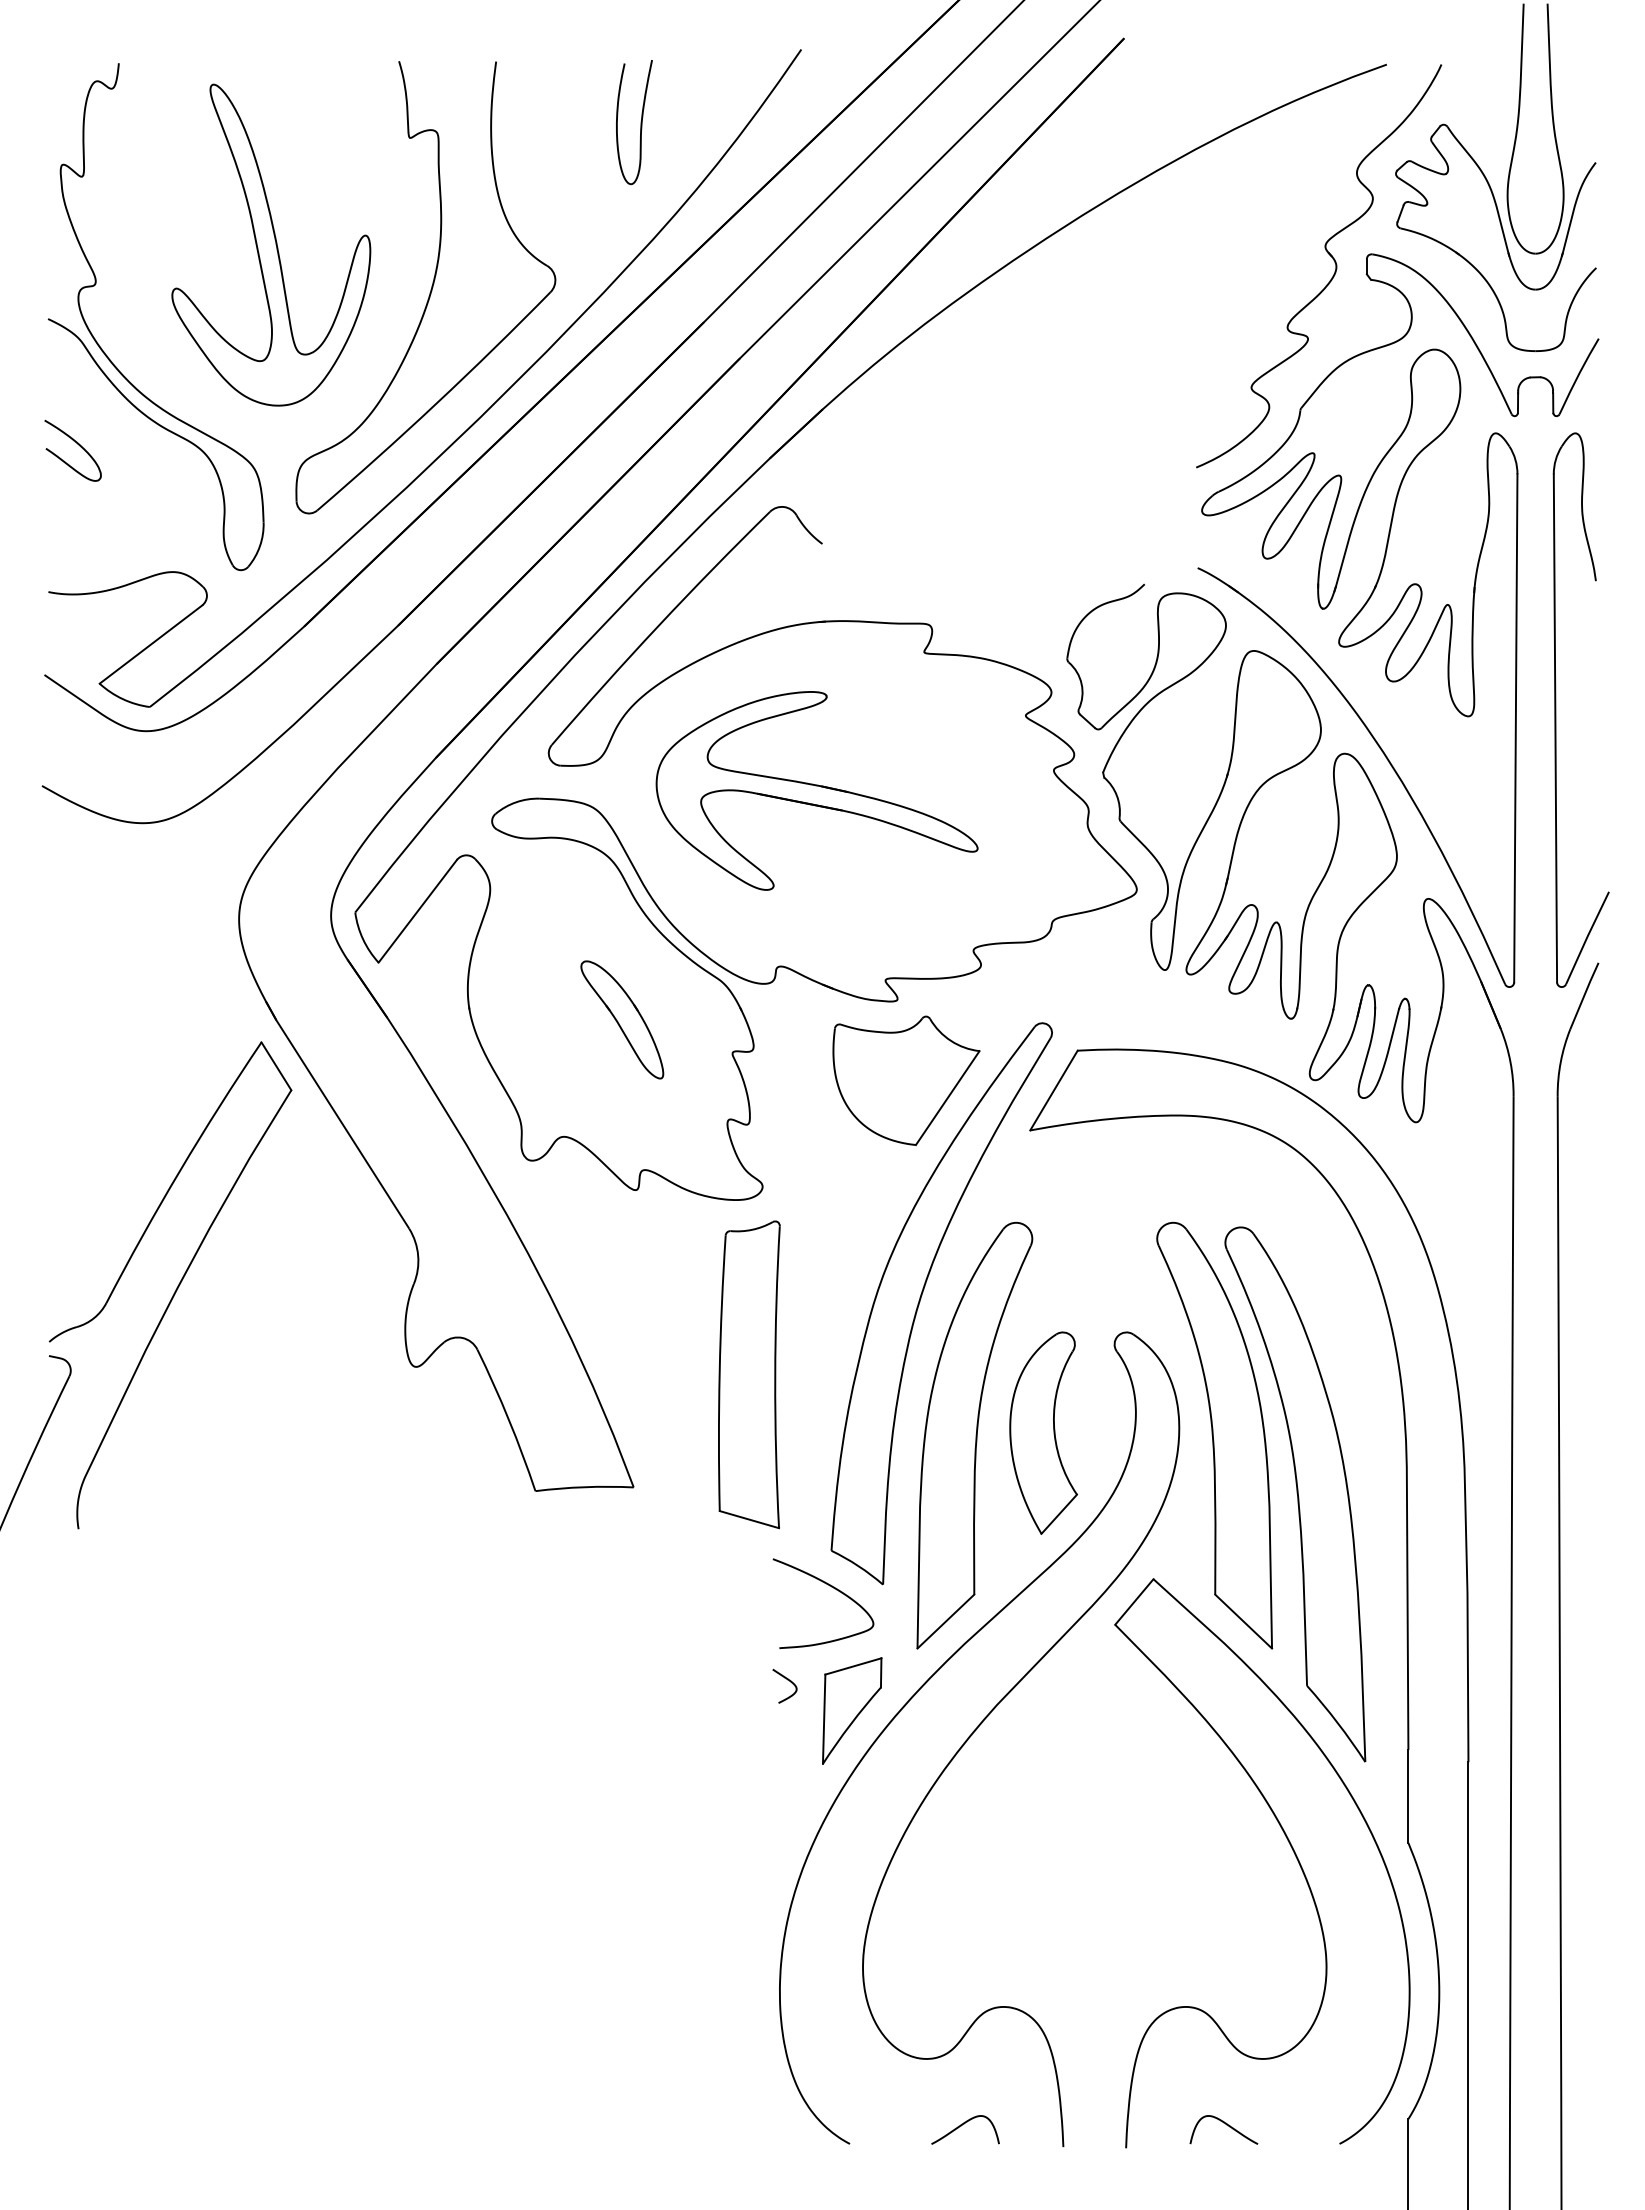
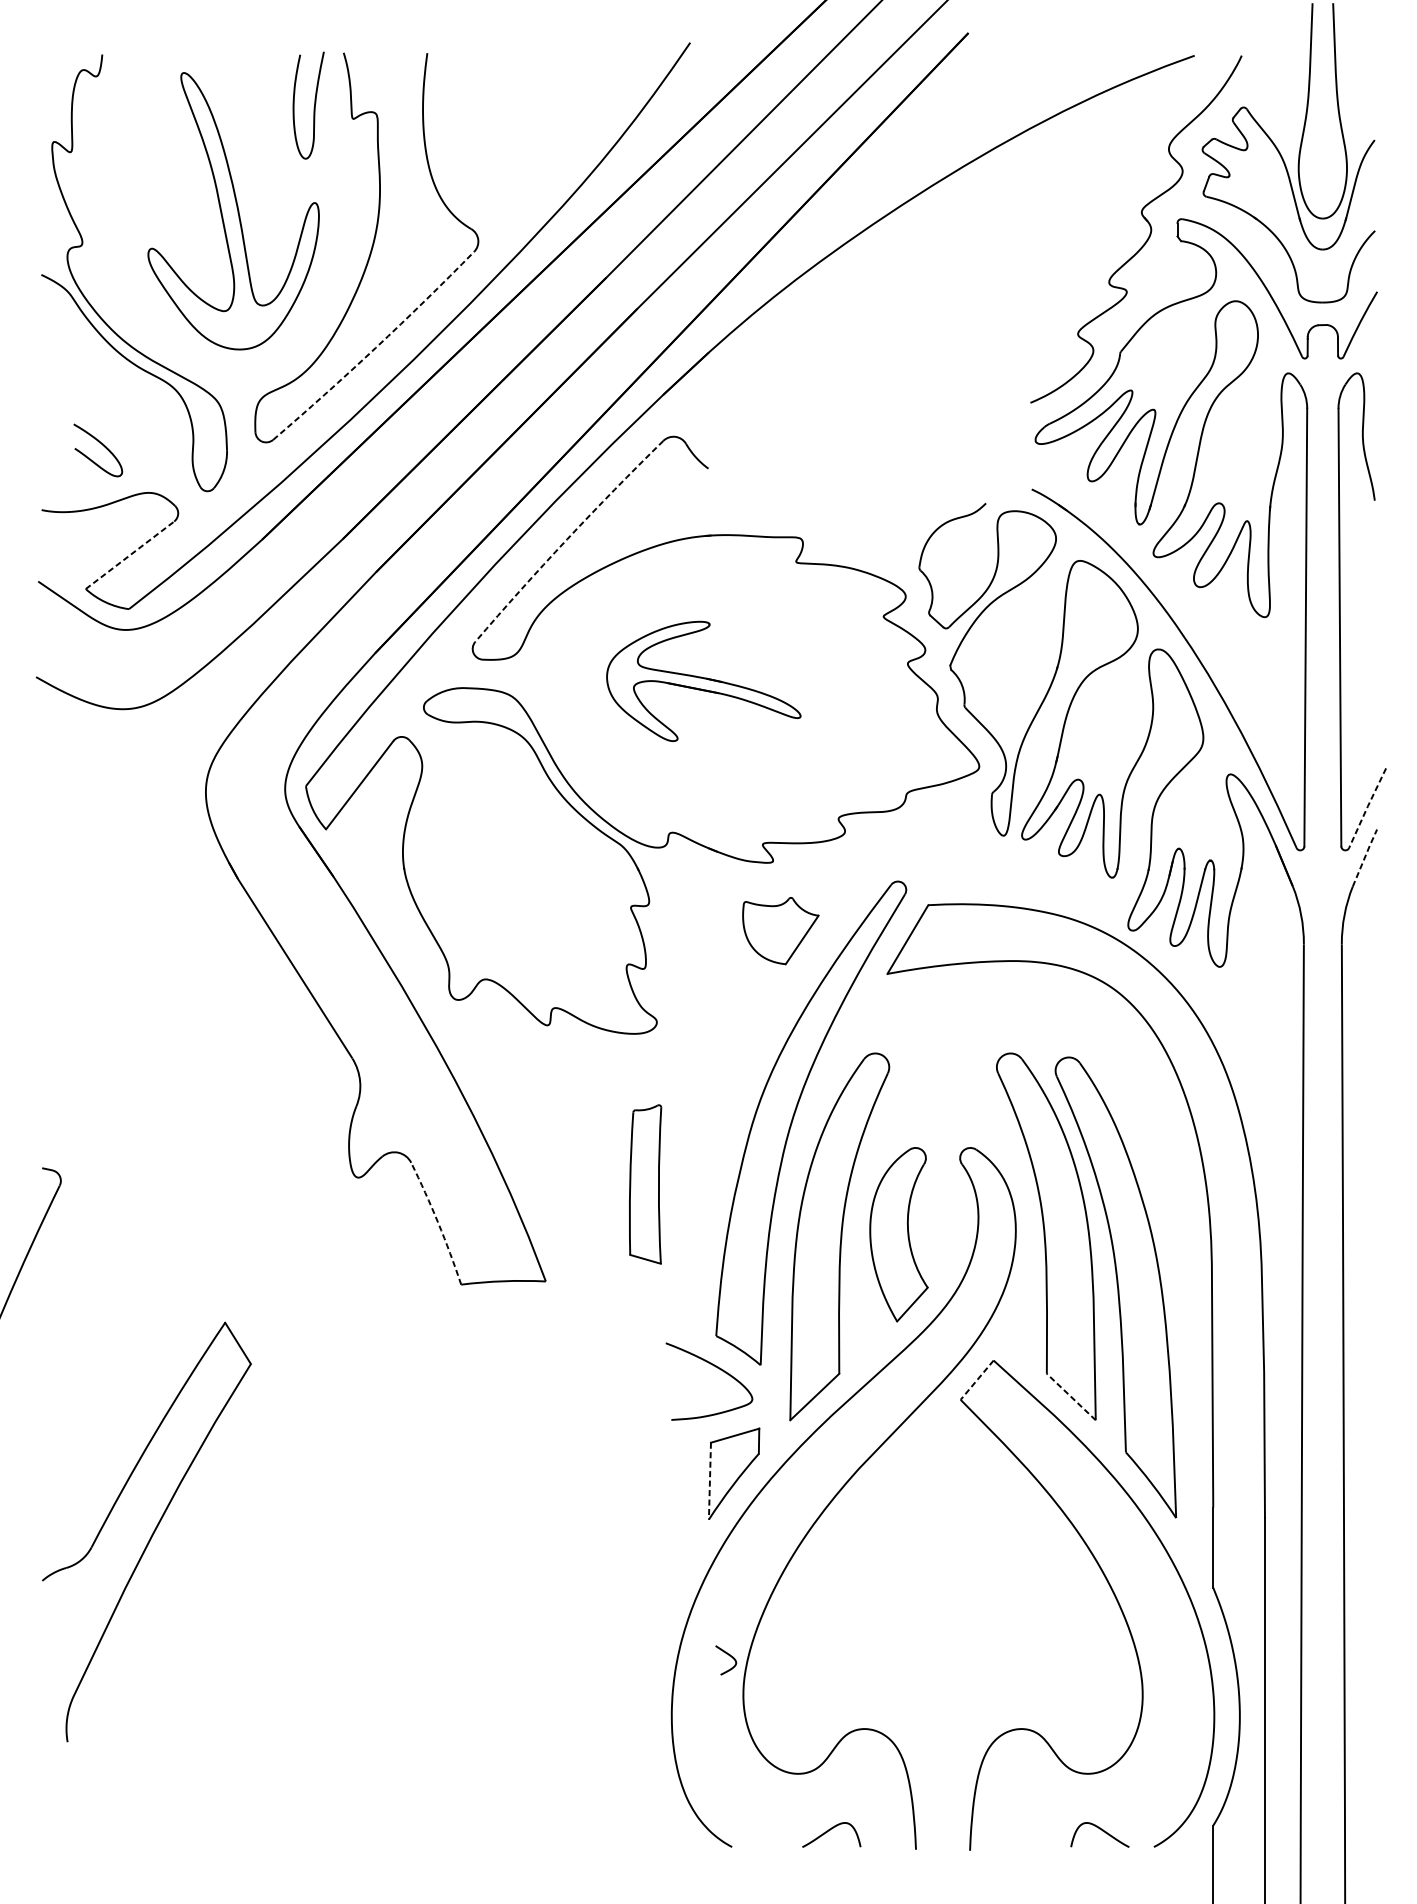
curve: (640, 122) -> (313, 105), moved
arc: (436, 403) -> (375, 347), solid -> dashed
curve: (77, 444) -> (102, 445), moved
arc: (658, 626) -> (567, 539), solid -> dashed
line: (151, 644) -> (130, 555), solid -> dashed
part: (816, 790) -> (703, 681), size x0.7
line: (1587, 937) -> (1367, 807), solid -> dashed
line: (1584, 995) -> (1364, 857), solid -> dashed
part: (622, 1019) -> (536, 878), removed
part: (906, 1080) -> (780, 930), size x0.6
part: (176, 1287) -> (151, 1533), moved
part: (749, 1374) -> (645, 1184), size x0.6
arc: (508, 1419) -> (437, 1222), solid -> dashed
line: (1134, 1602) -> (977, 1380), solid -> dashed
line: (1243, 1621) -> (1071, 1396), solid -> dashed
curve: (787, 1680) -> (728, 1655), moved
line: (824, 1719) -> (710, 1481), solid -> dashed
curve: (1226, 2125) -> (1102, 1831), moved

